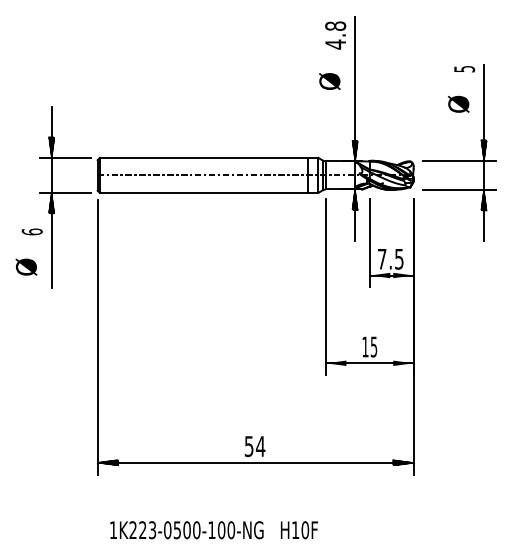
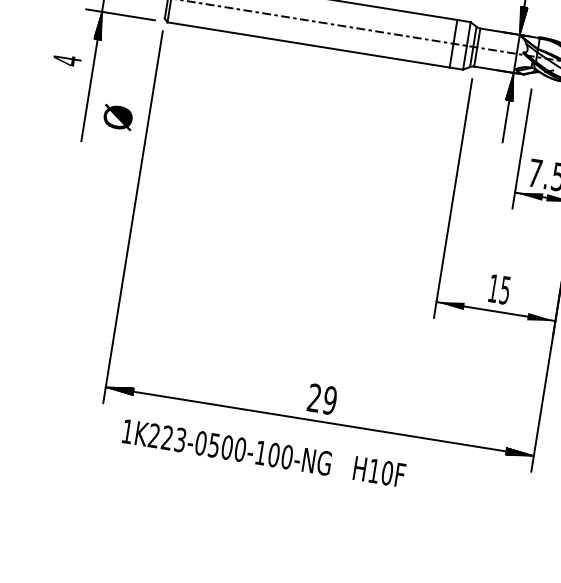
text: (31, 231) -> (66, 59), 6 -> 4
text: (26, 266) -> (118, 116), moved
text: (254, 446) -> (321, 399), 54 -> 29
text: (213, 530) -> (263, 453), moved

